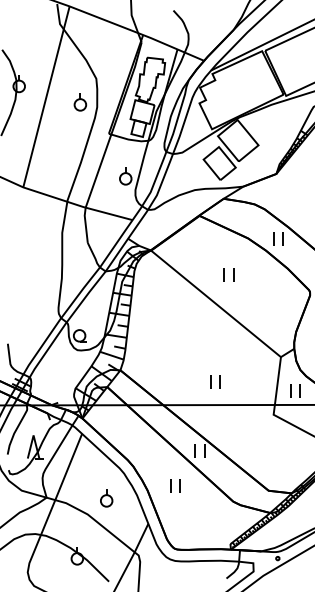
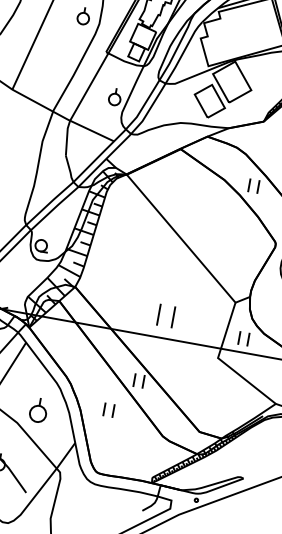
part: (228, 274) -> (198, 212), removed
part: (215, 381) -> (166, 314), size x1.6
part: (106, 498) -> (38, 410), size x1.4

